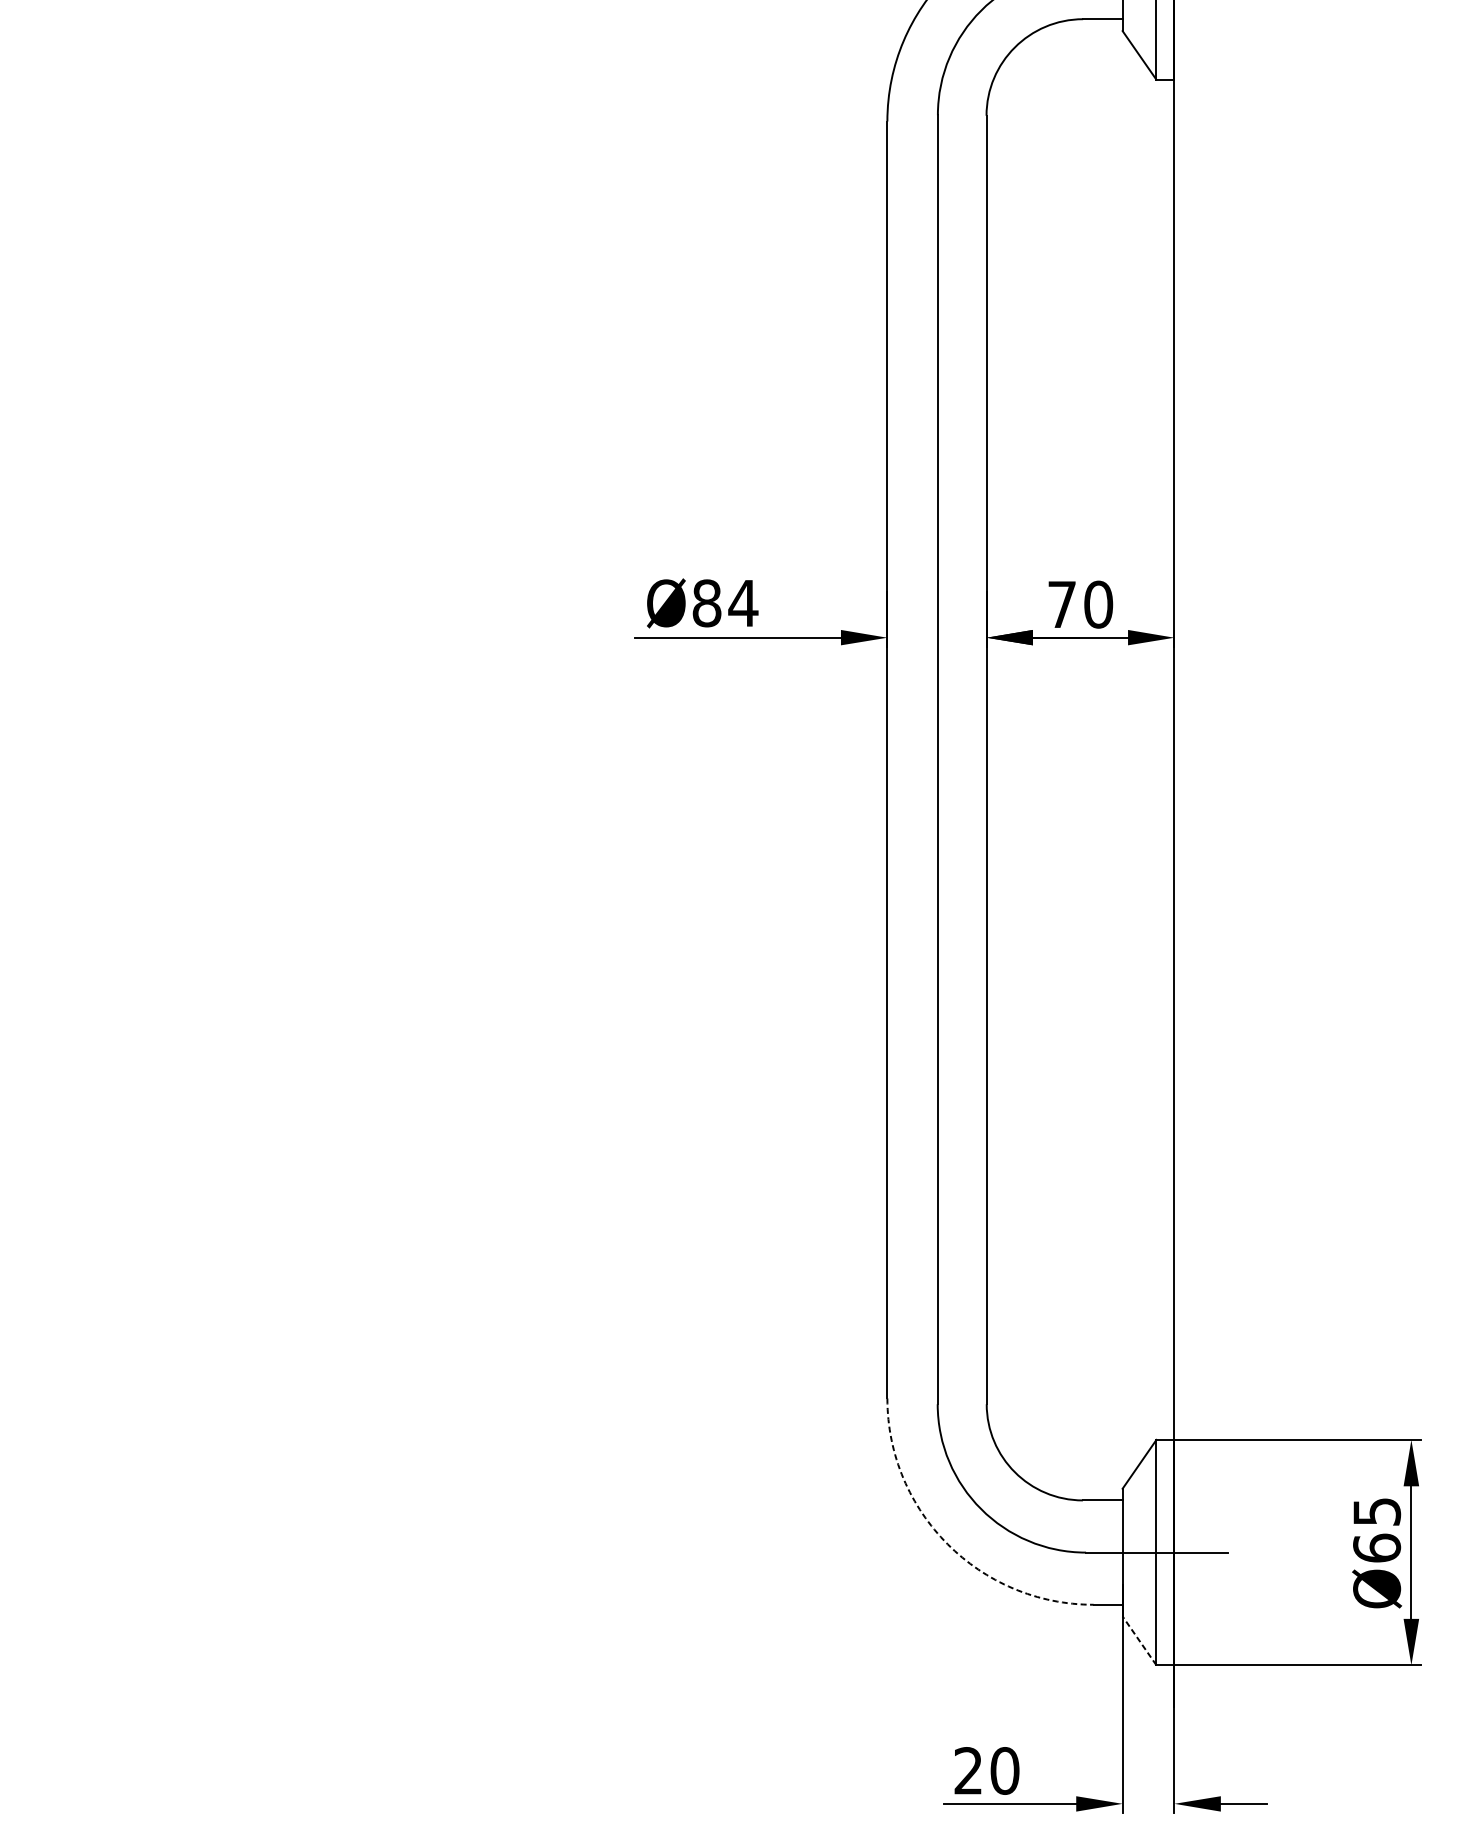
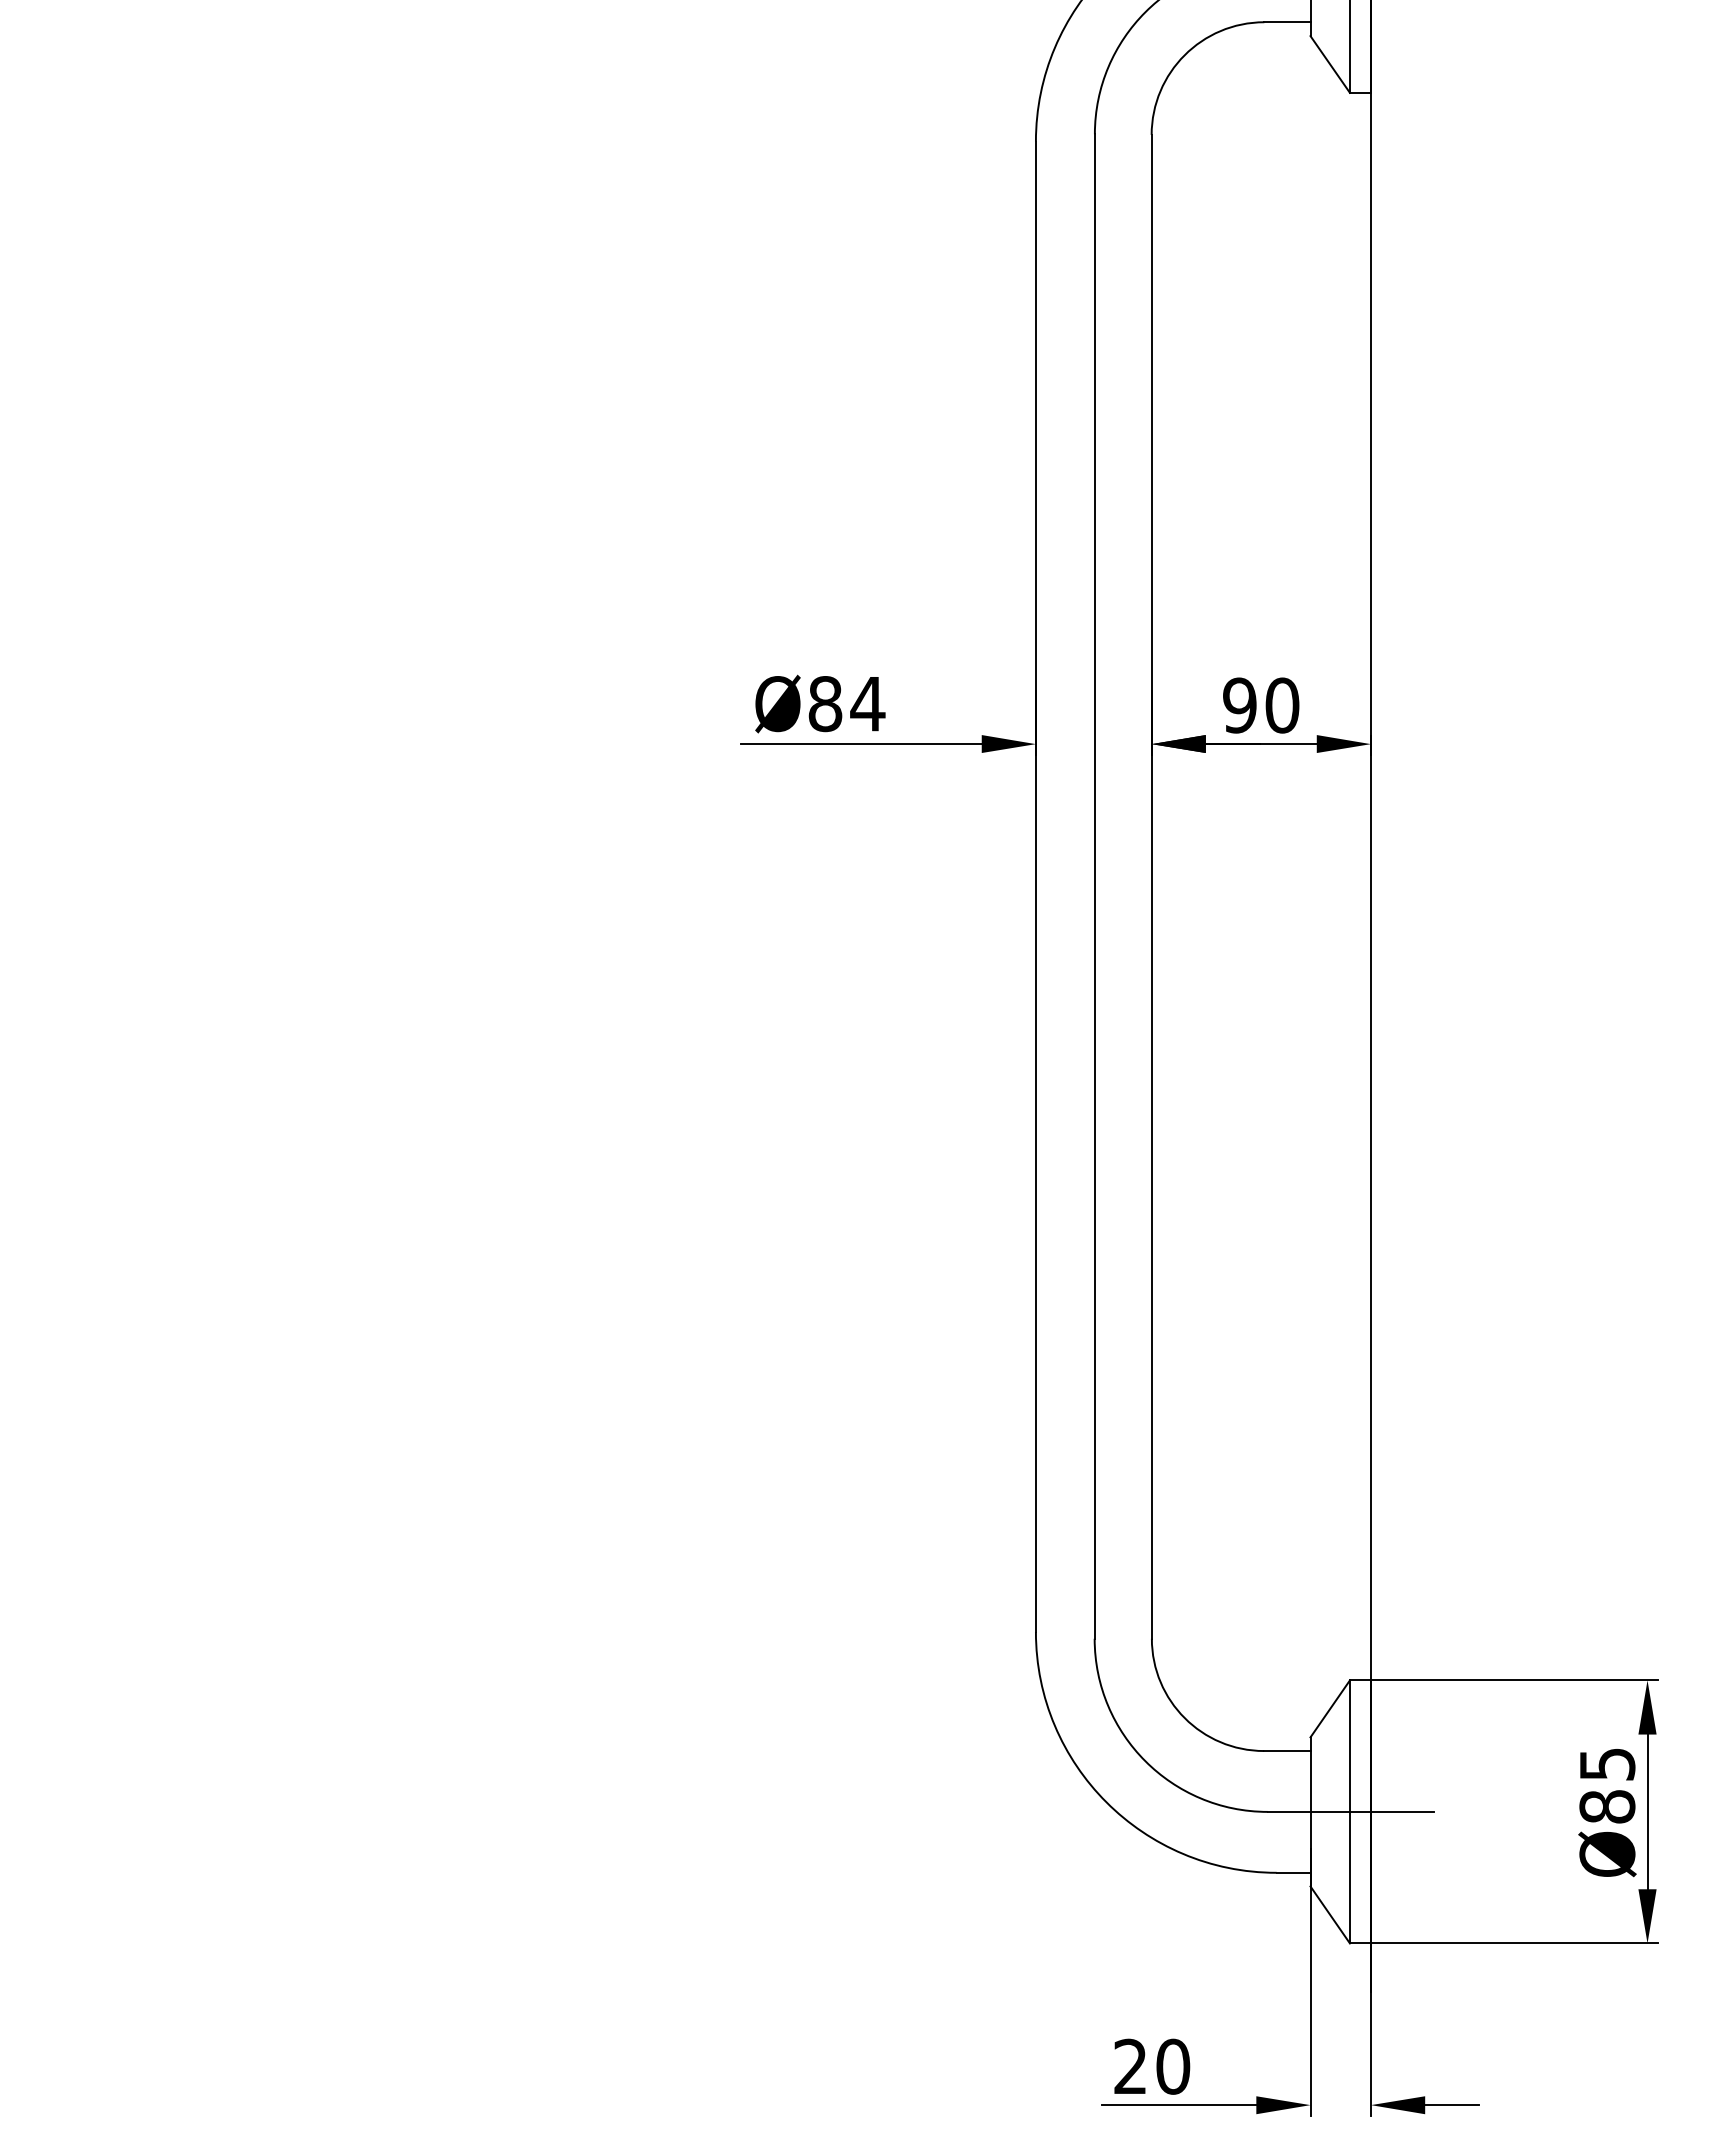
text: (1061, 604) -> (1239, 705), 70 -> 90
arc: (947, 1544) -> (1106, 1802), dashed -> solid
text: (1377, 1547) -> (1607, 1806), Ø65 -> Ø85
line: (1139, 1640) -> (1330, 1914), dashed -> solid

